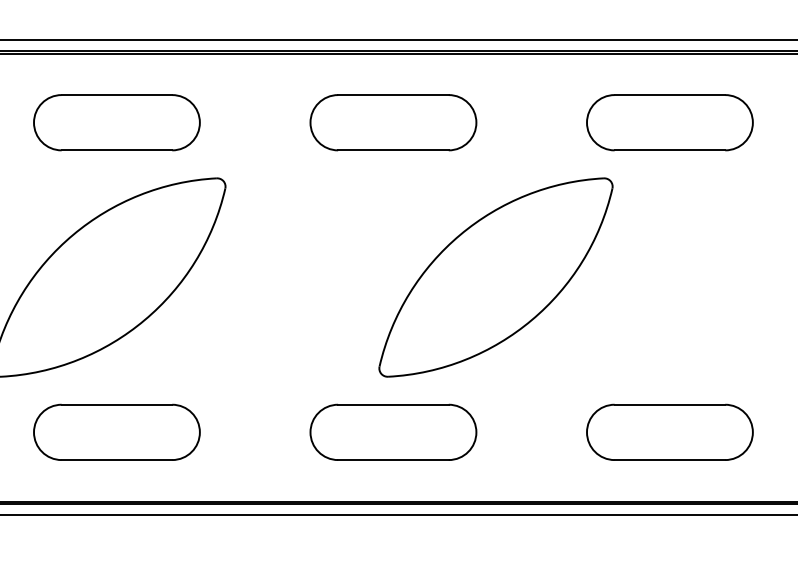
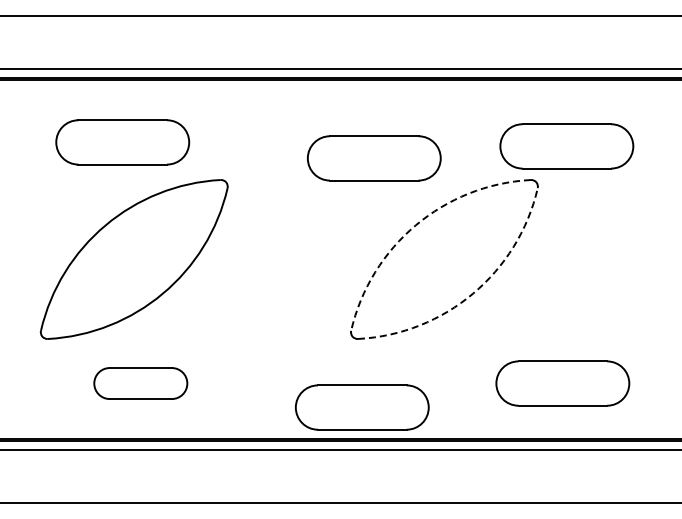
part: (116, 122) -> (122, 142), moved
part: (393, 122) -> (374, 158), moved
part: (669, 122) -> (566, 146), moved
arc: (459, 235) -> (415, 225), solid -> dashed
arc: (532, 320) -> (473, 293), solid -> dashed
part: (116, 432) -> (140, 383), size x0.7
part: (393, 432) -> (362, 407), moved
part: (669, 432) -> (562, 383), moved

